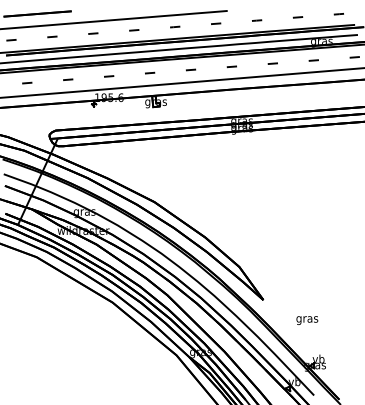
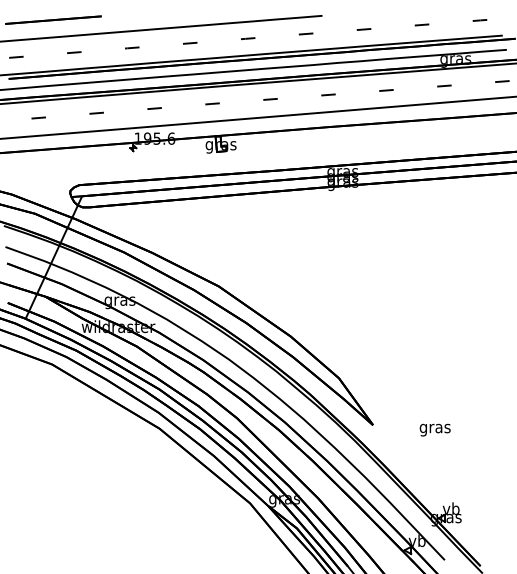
text: (306, 320) -> (434, 429), moved

